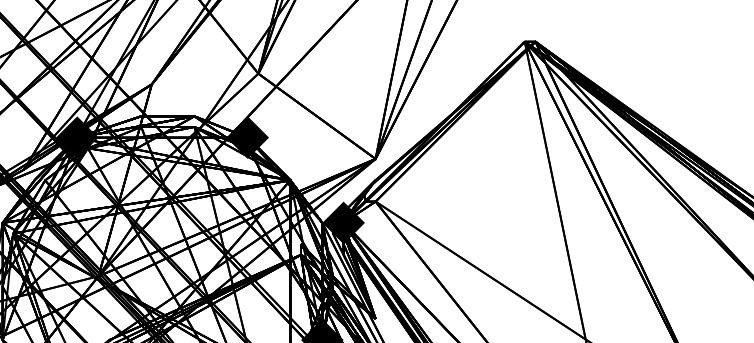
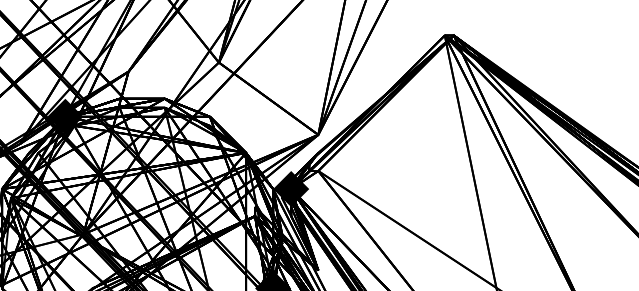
fill: (247, 137) -> (209, 116), removed

